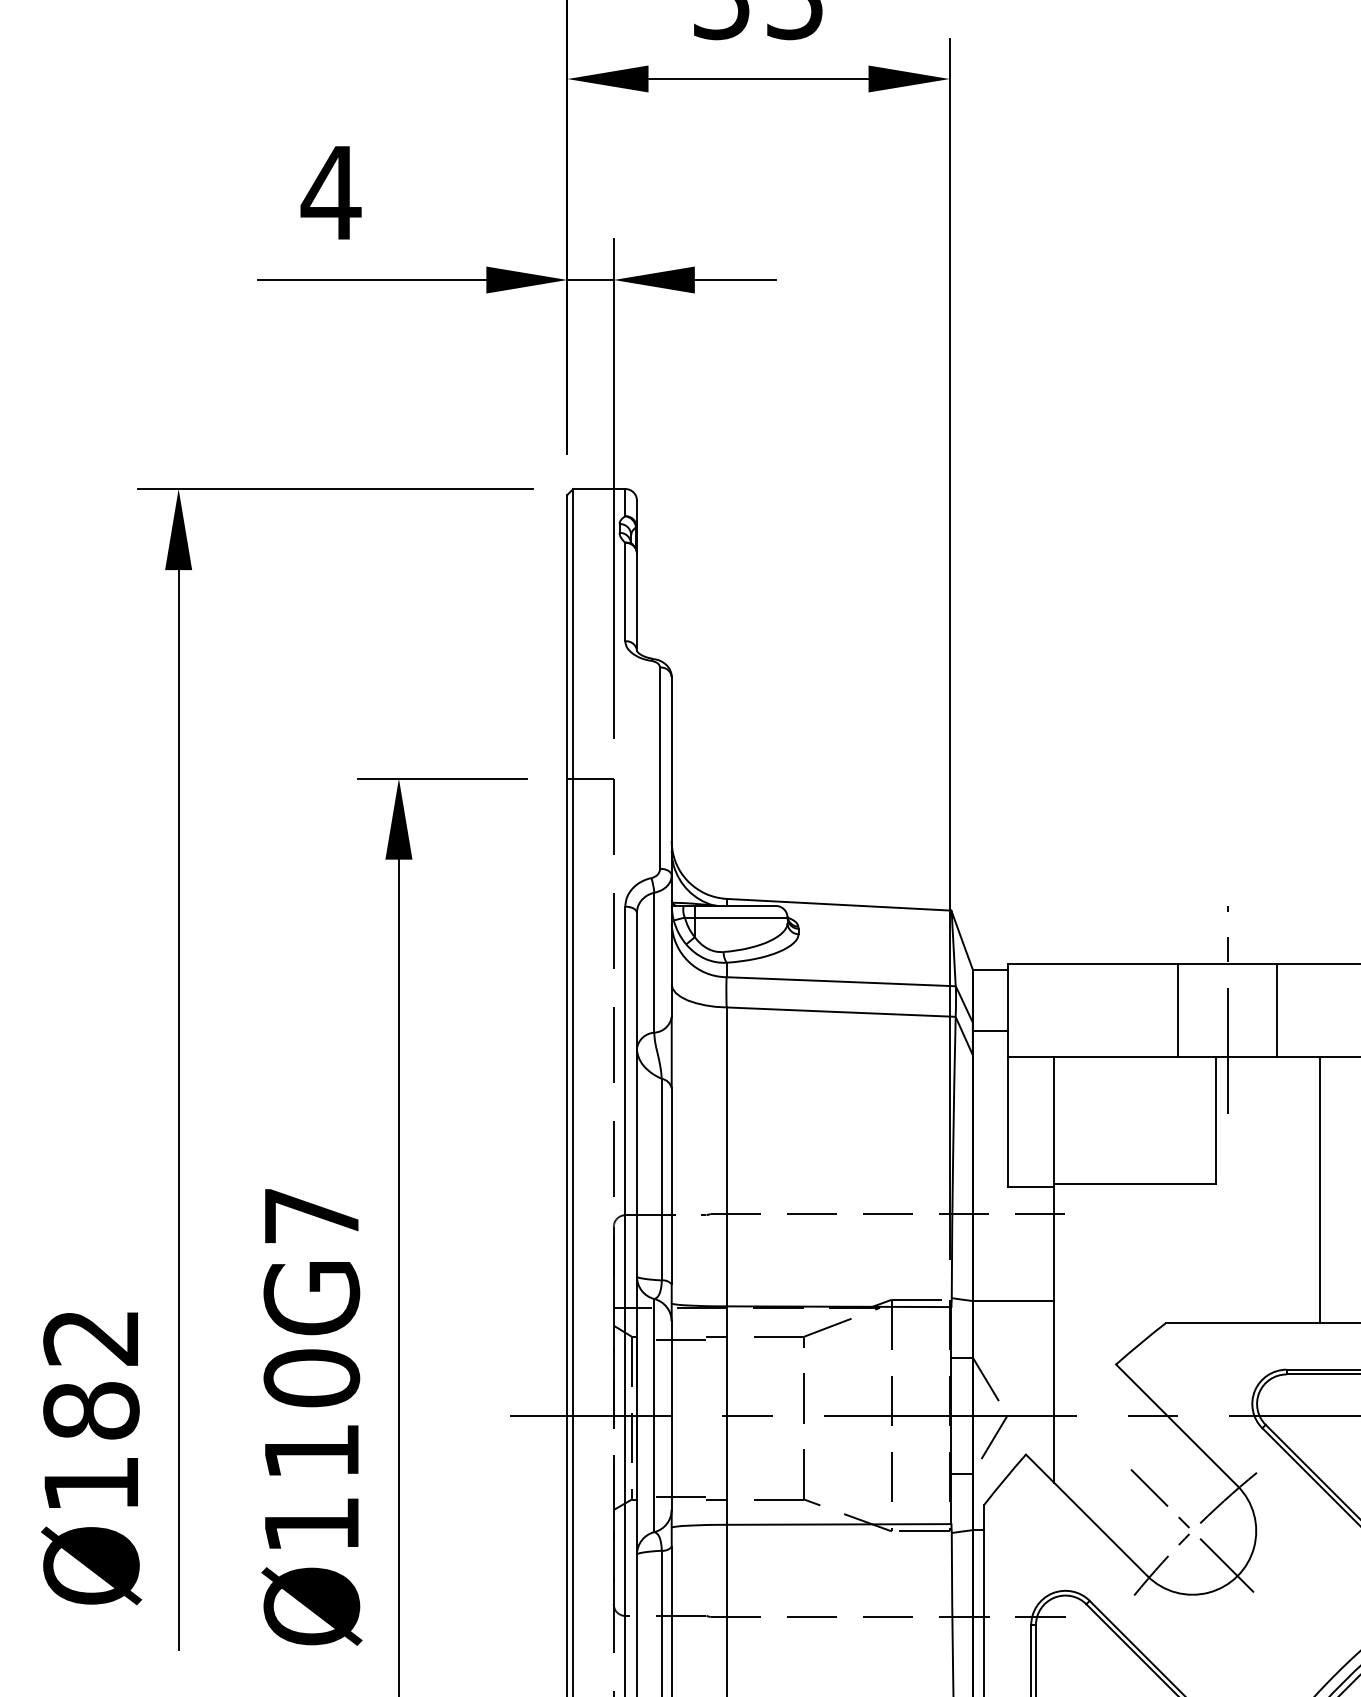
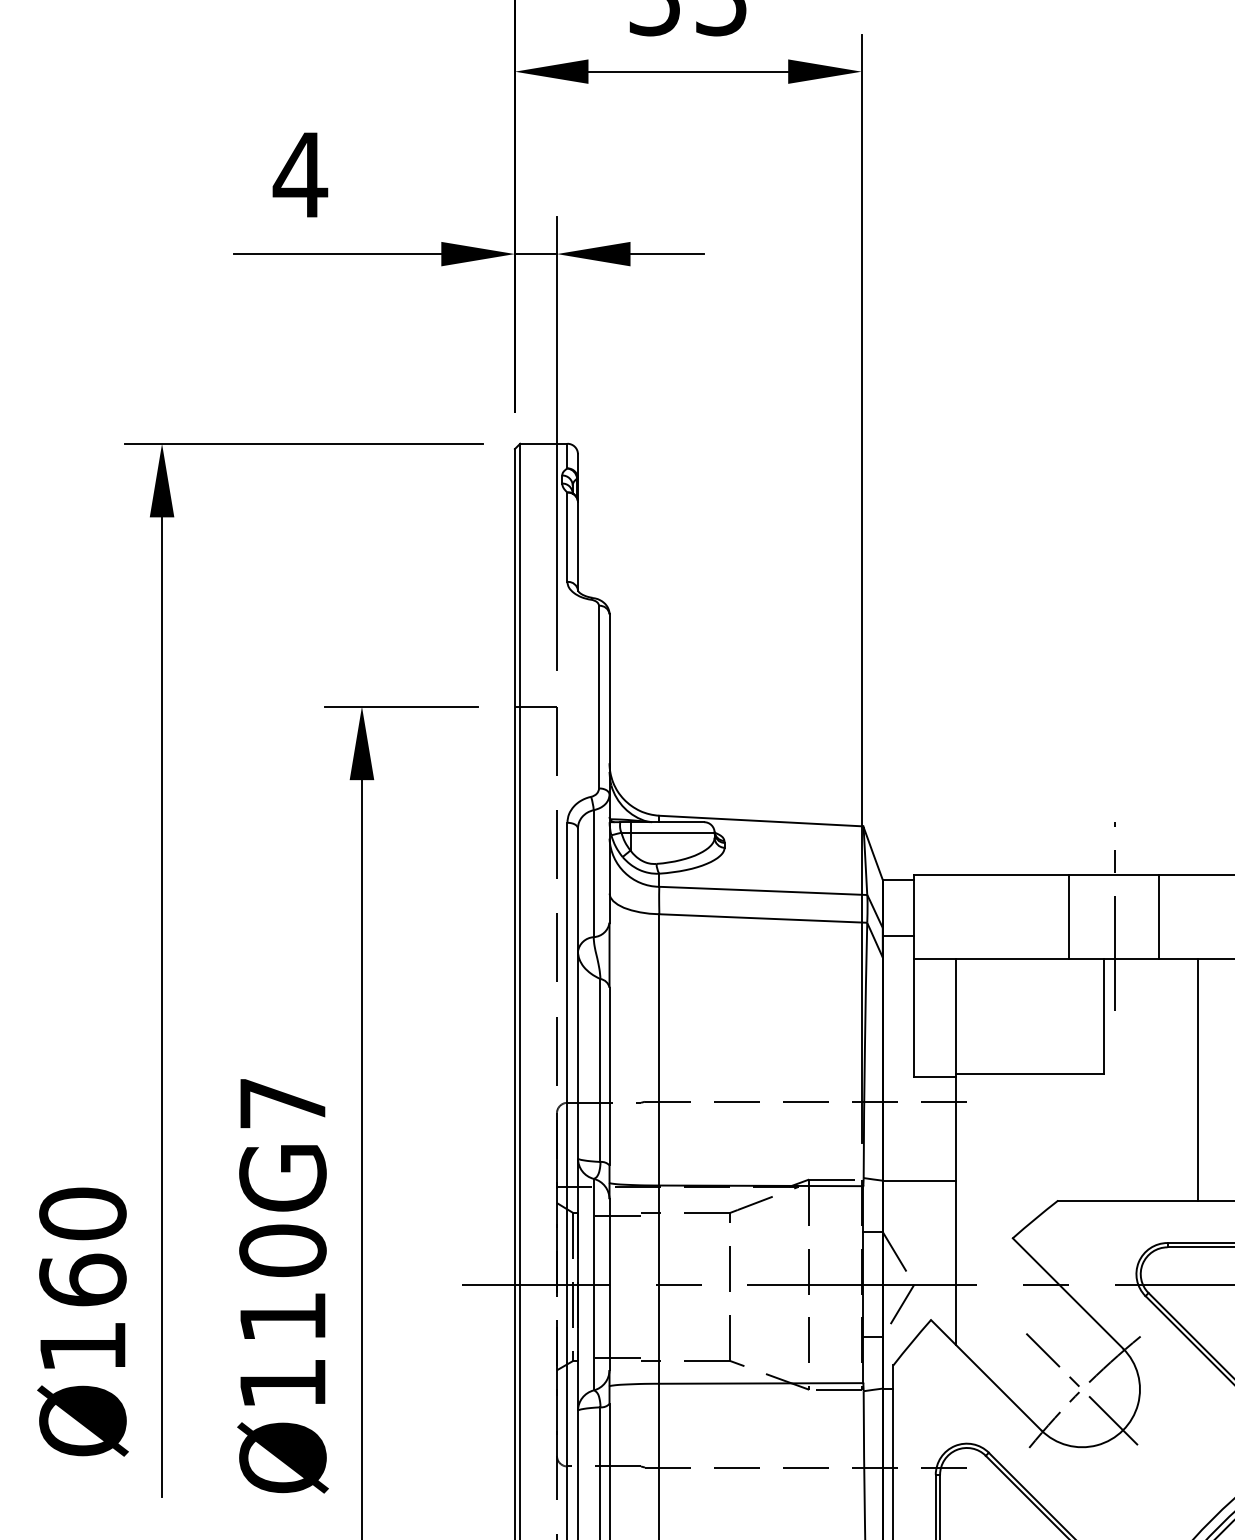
text: (90, 1373) -> (82, 1246), Ø182 -> Ø160

